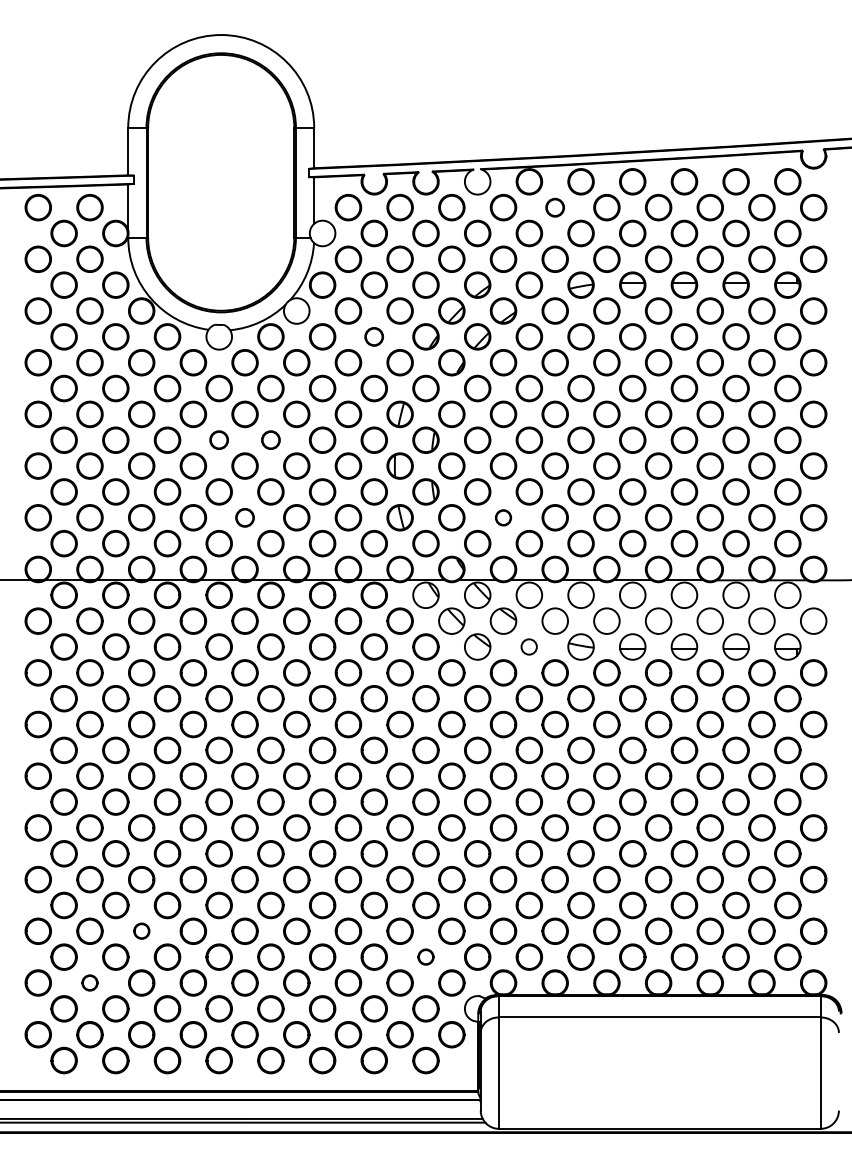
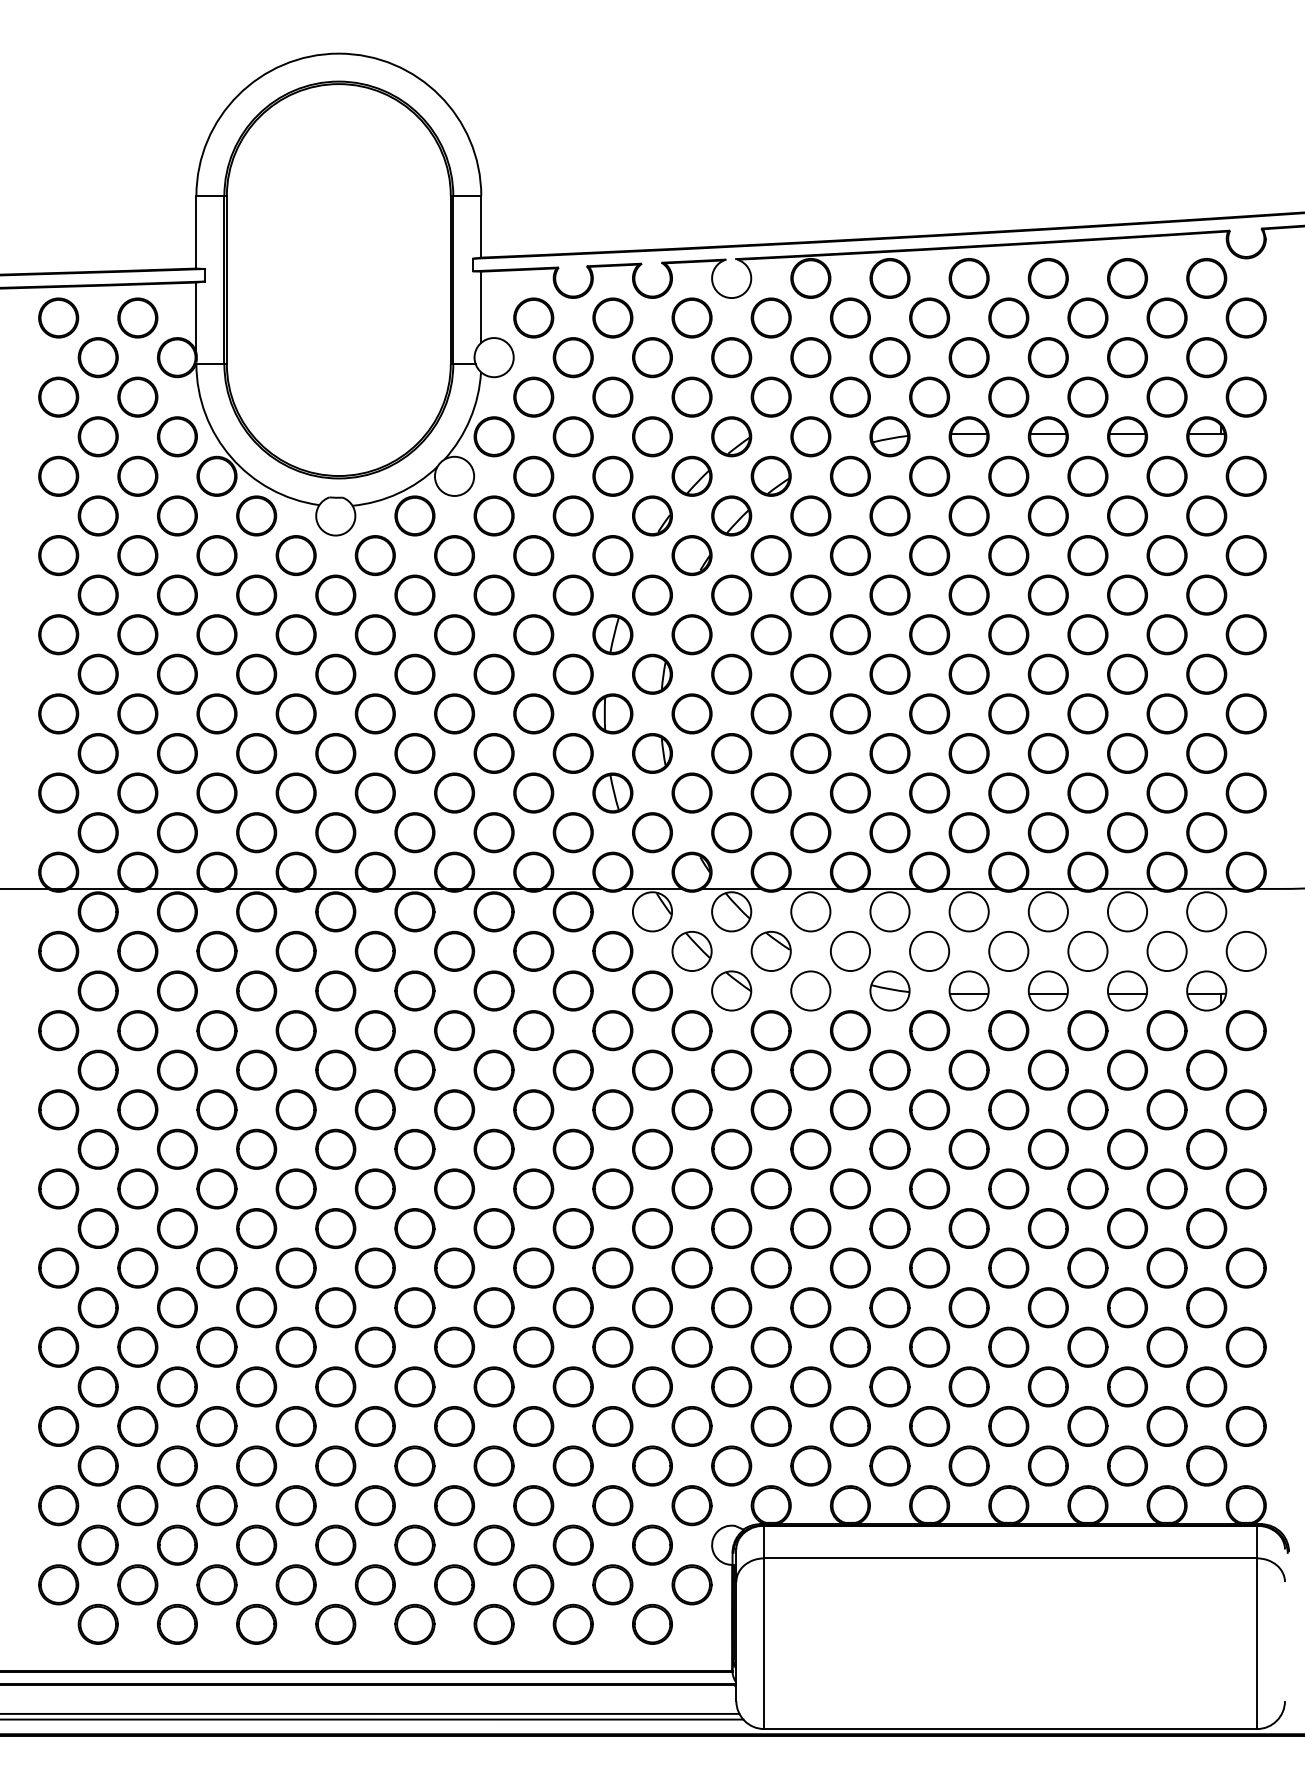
circle: (554, 207) -> (849, 317), size x1.43
circle: (373, 336) -> (572, 515), size x1.43
circle: (218, 439) -> (334, 673), size x1.43
circle: (270, 439) -> (414, 673), size x1.43
circle: (244, 517) -> (374, 792), size x1.43
part: (503, 517) -> (771, 792), size x1.67
circle: (528, 646) -> (809, 990), size x1.67
circle: (141, 930) -> (216, 1425), size x1.67
circle: (425, 956) -> (651, 1465), size x1.67
part: (89, 982) -> (137, 1504), size x1.67

